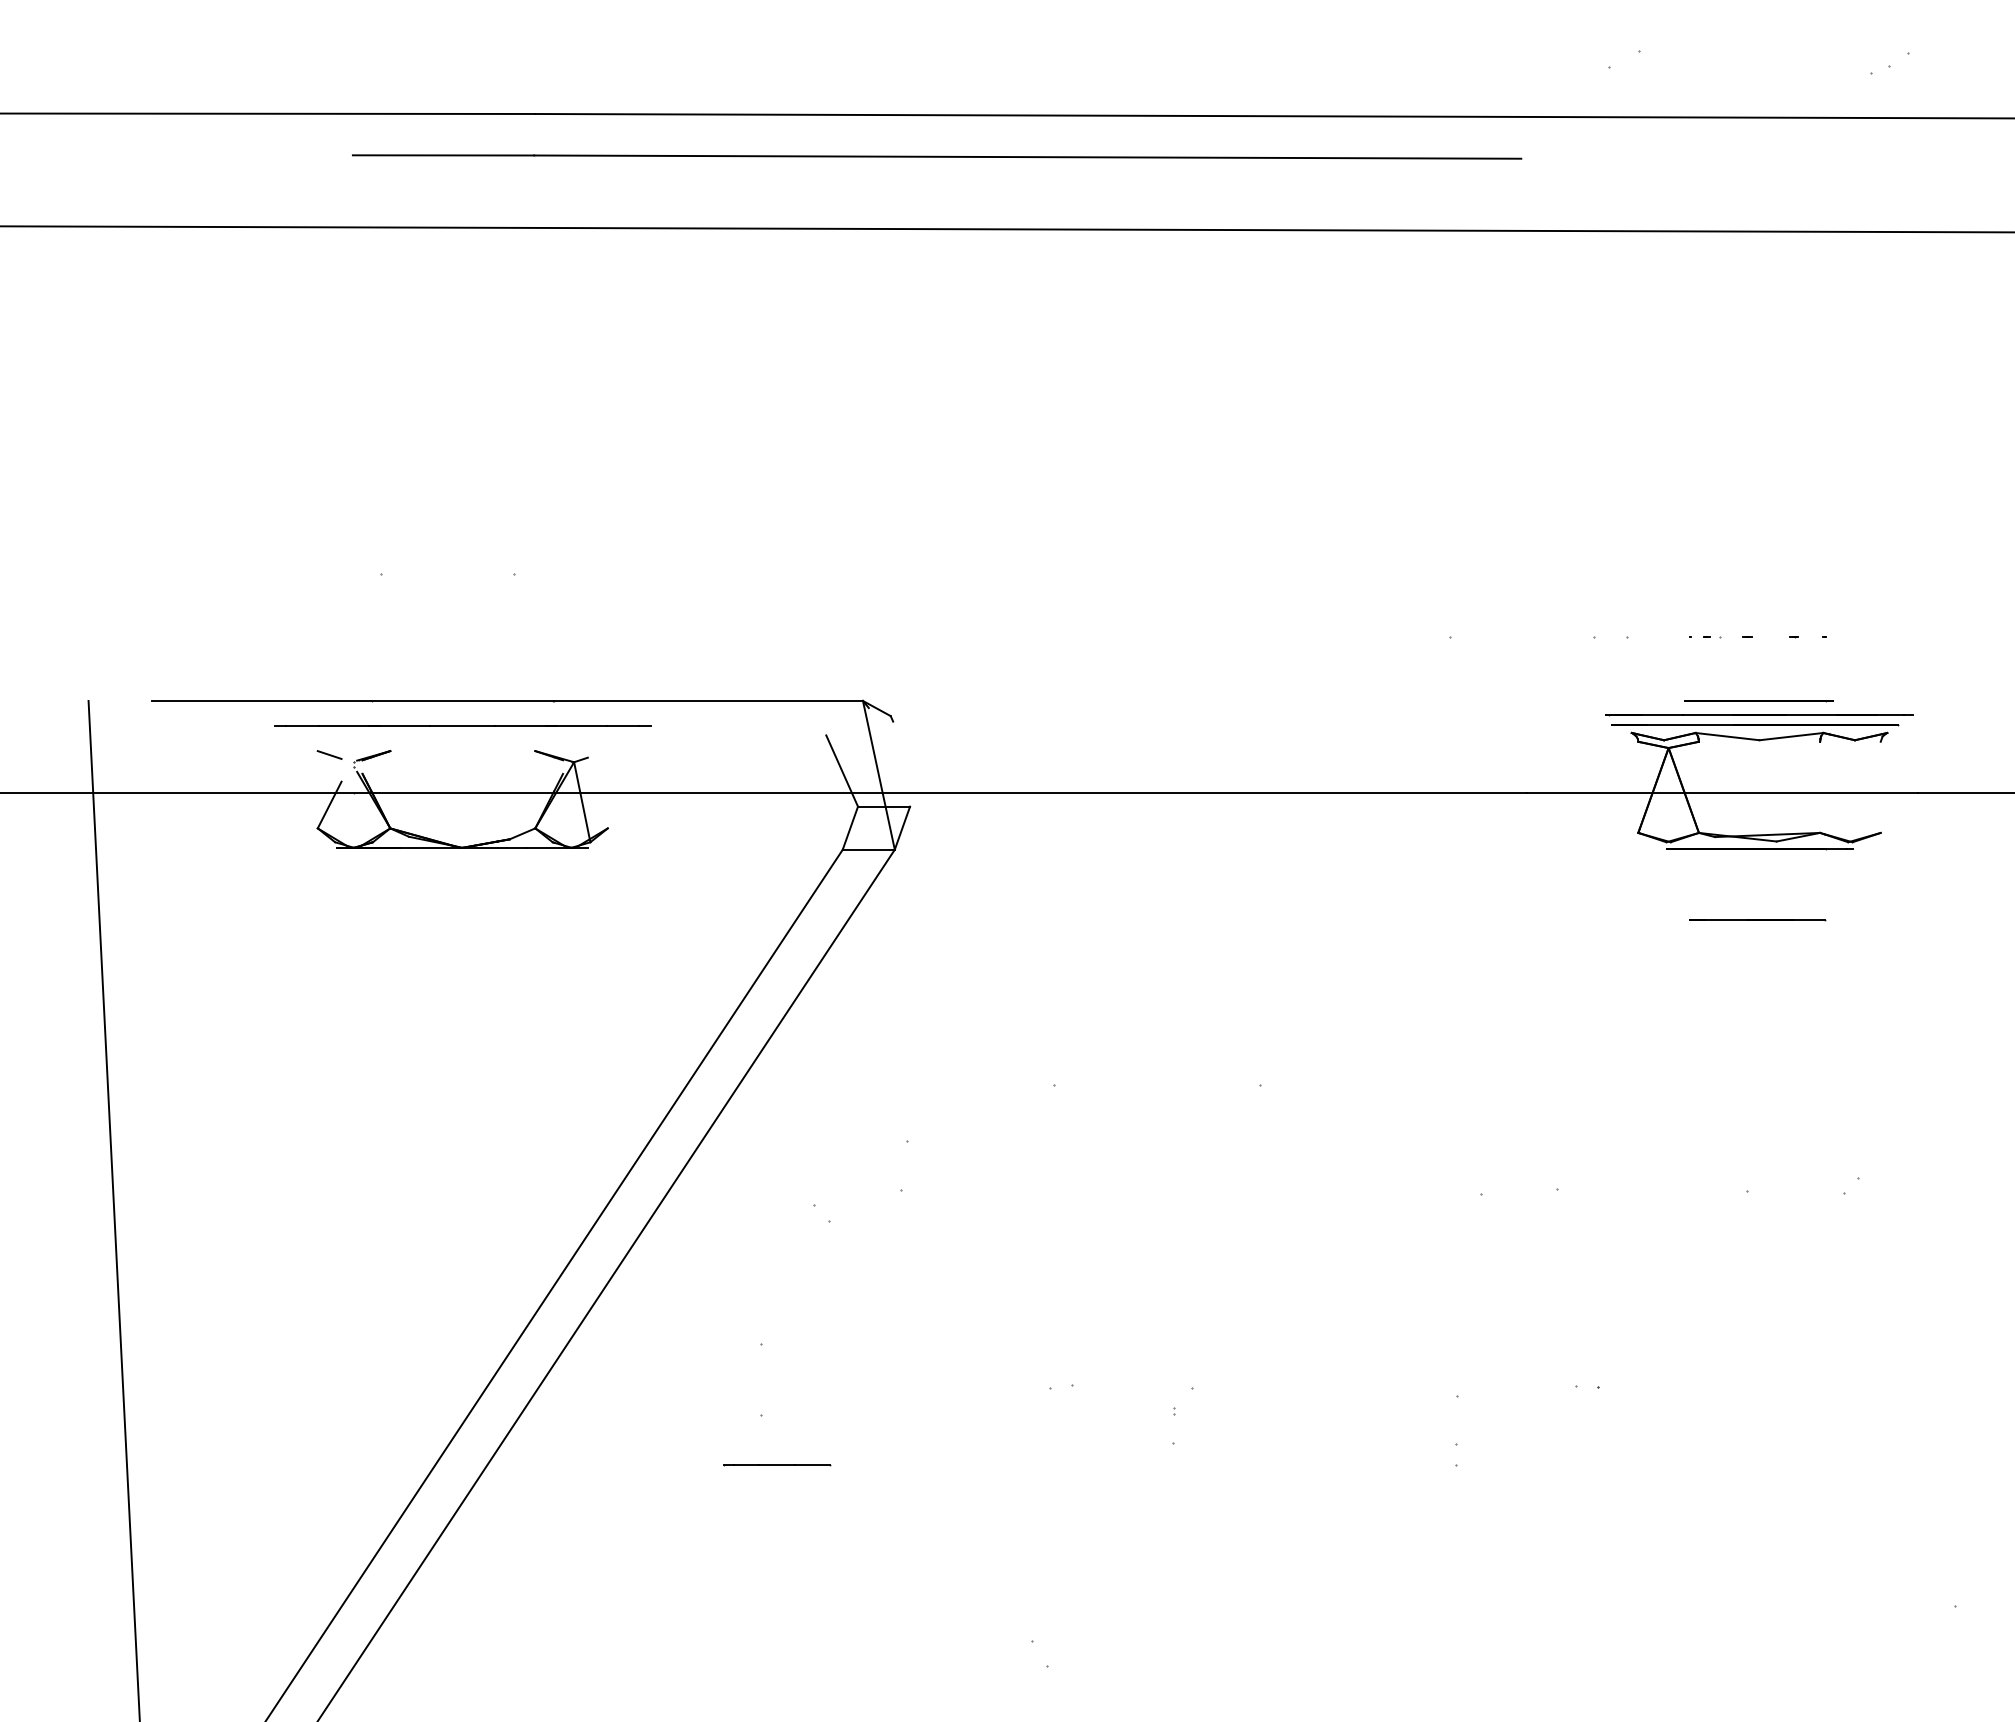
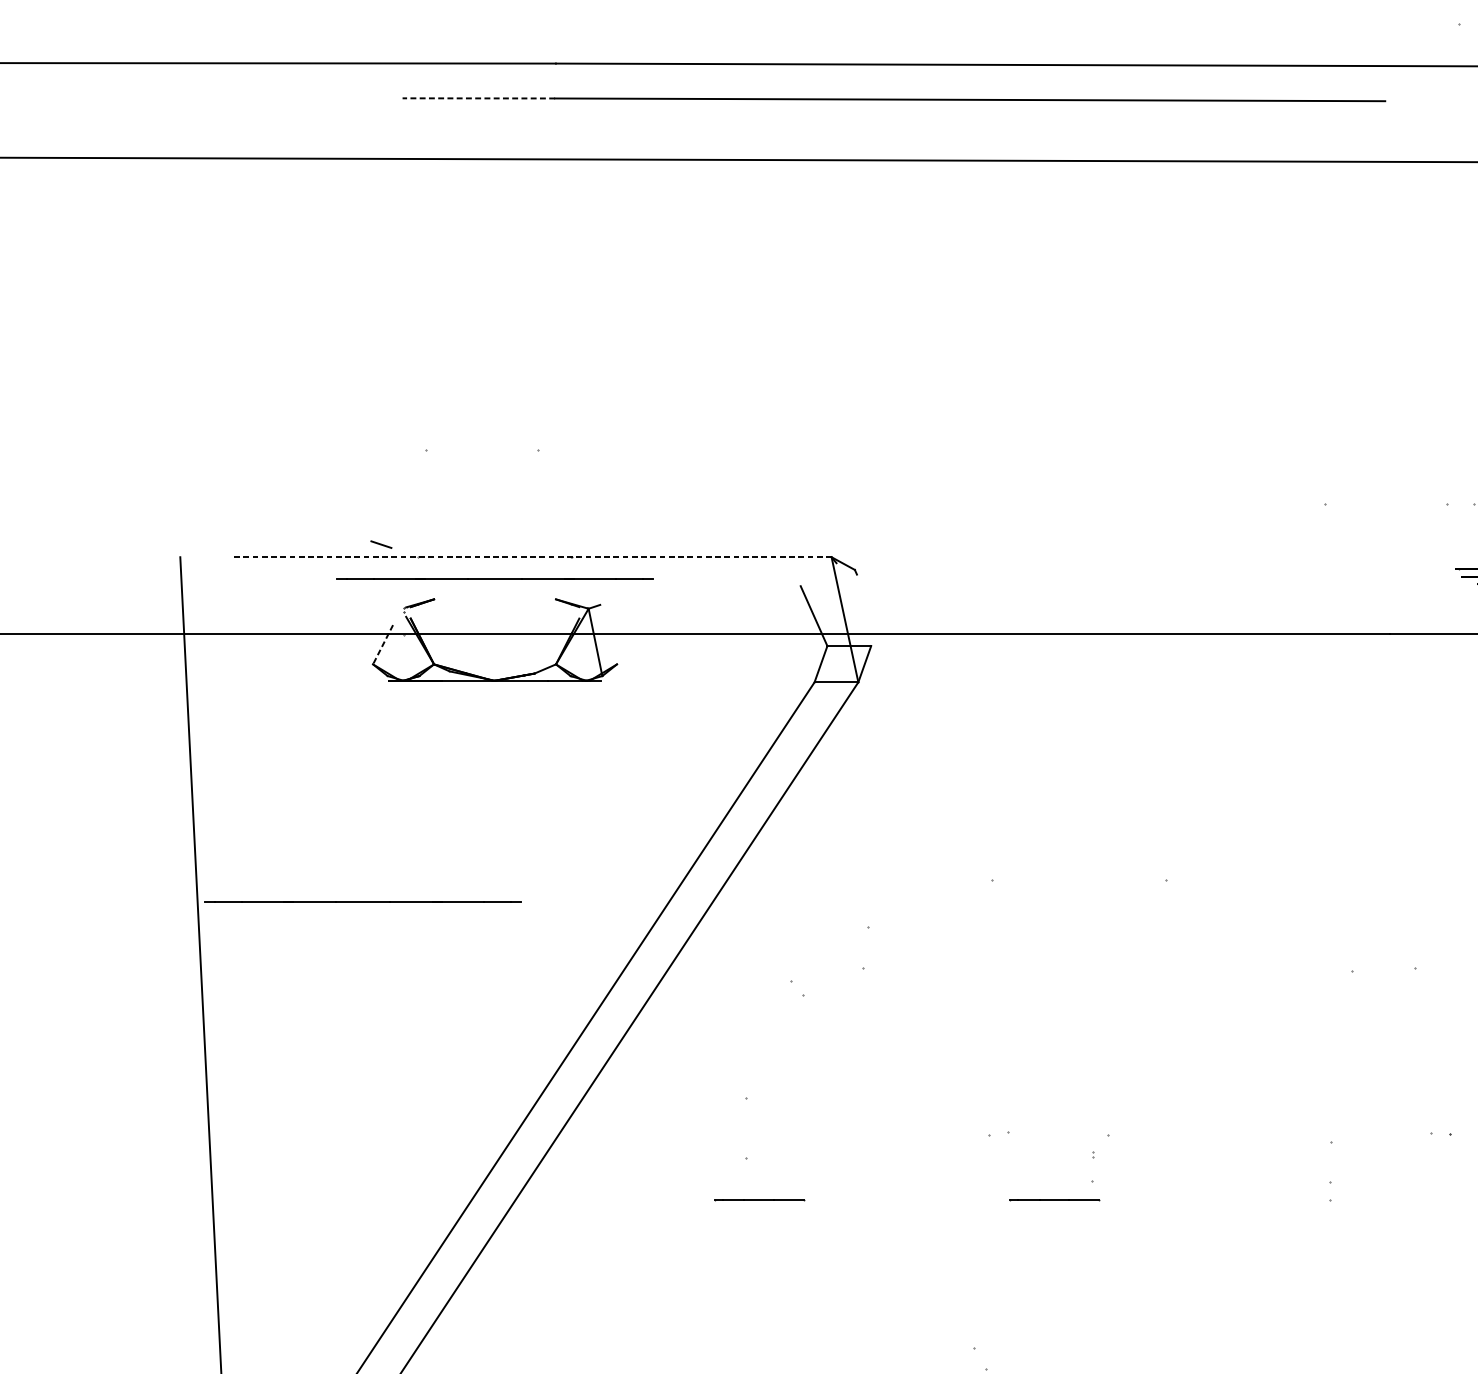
line: (443, 155) -> (478, 98), solid -> dashed
line: (508, 700) -> (533, 556), solid -> dashed
line: (329, 754) -> (381, 544), moved
line: (329, 805) -> (382, 645), solid -> dashed
line: (305, 1110) -> (362, 901), added
line: (1128, 1465) -> (1054, 1200), added

